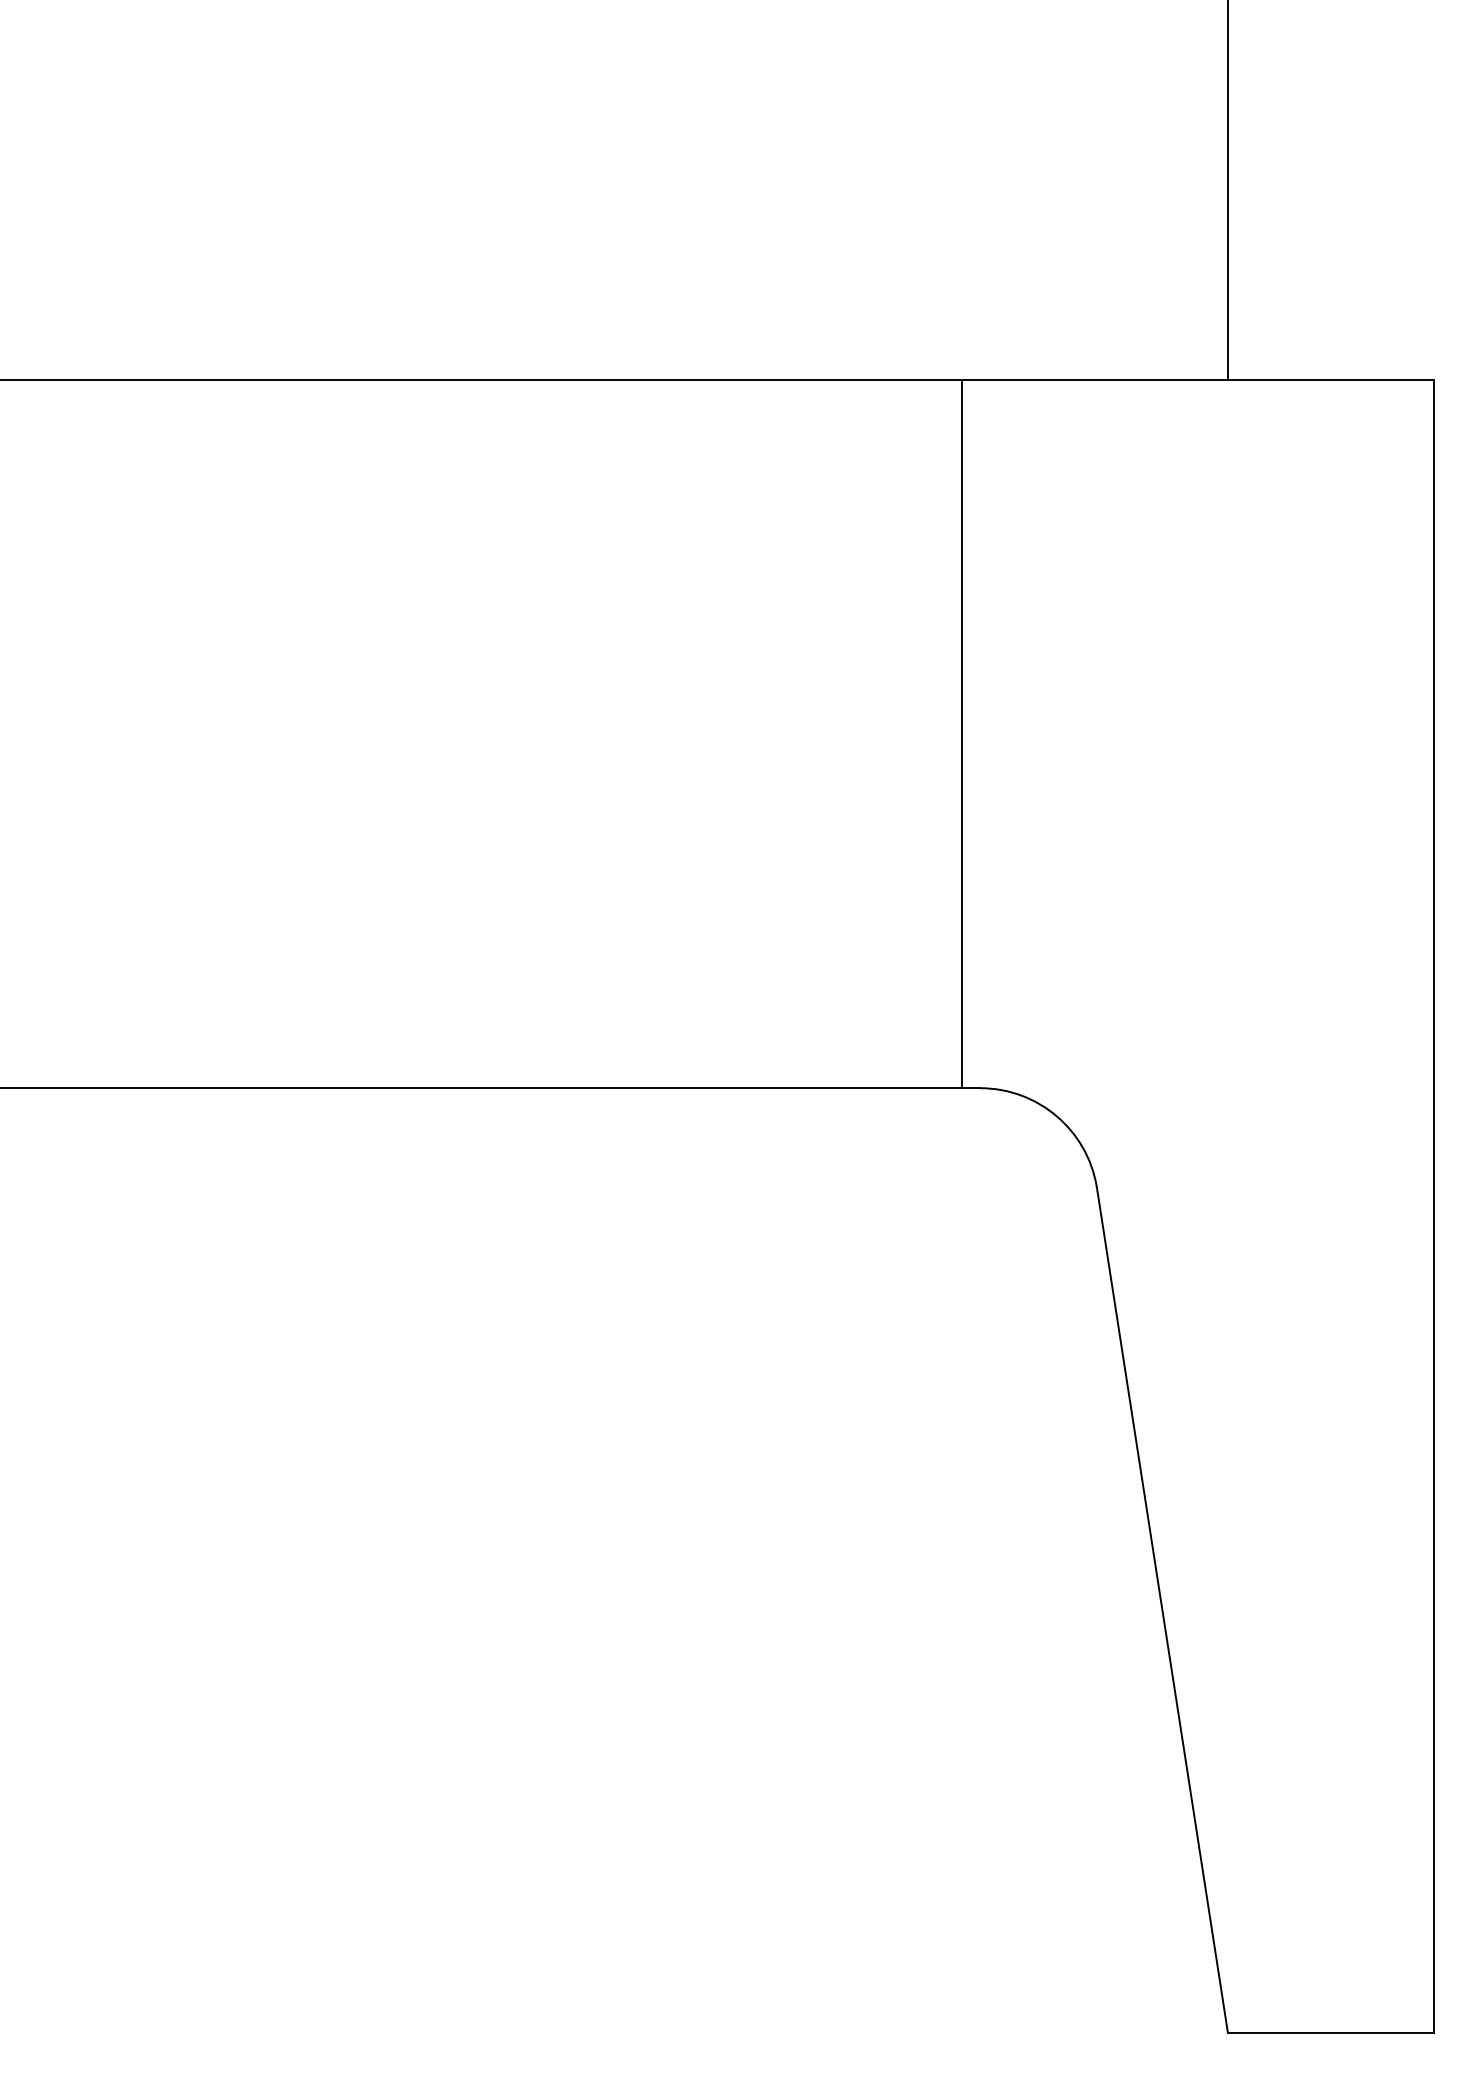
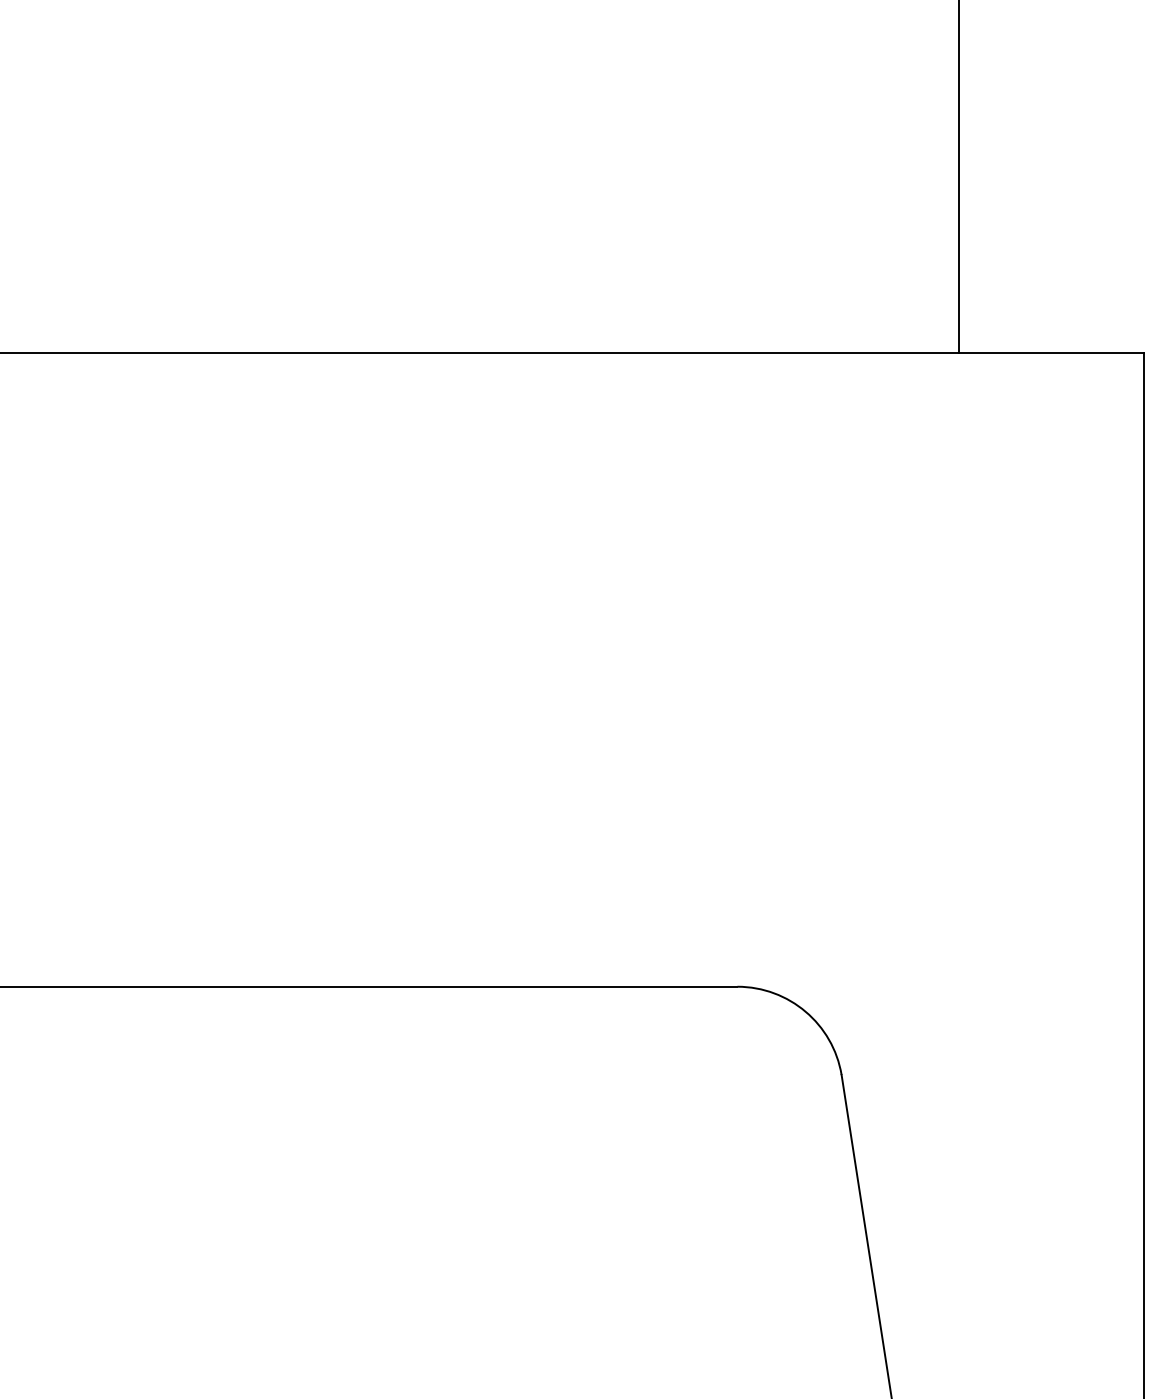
line: (962, 733) -> (721, 669), removed

